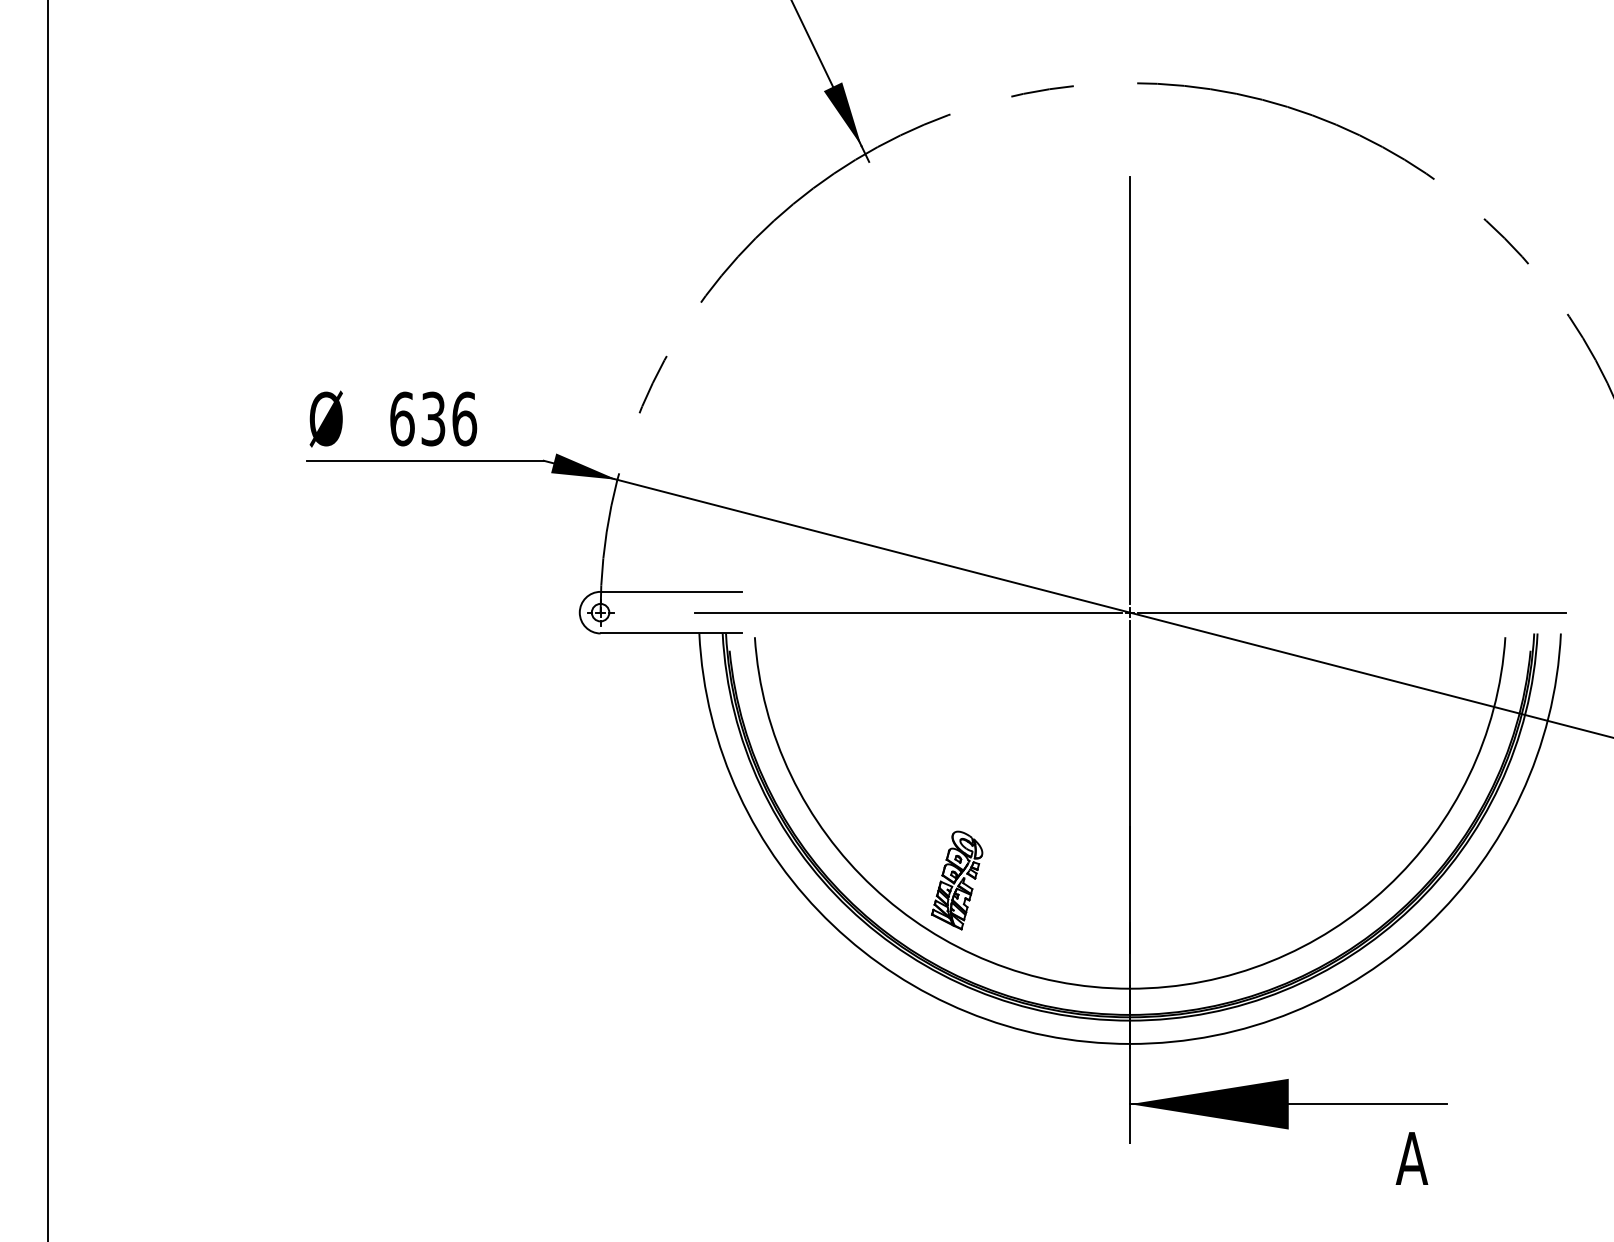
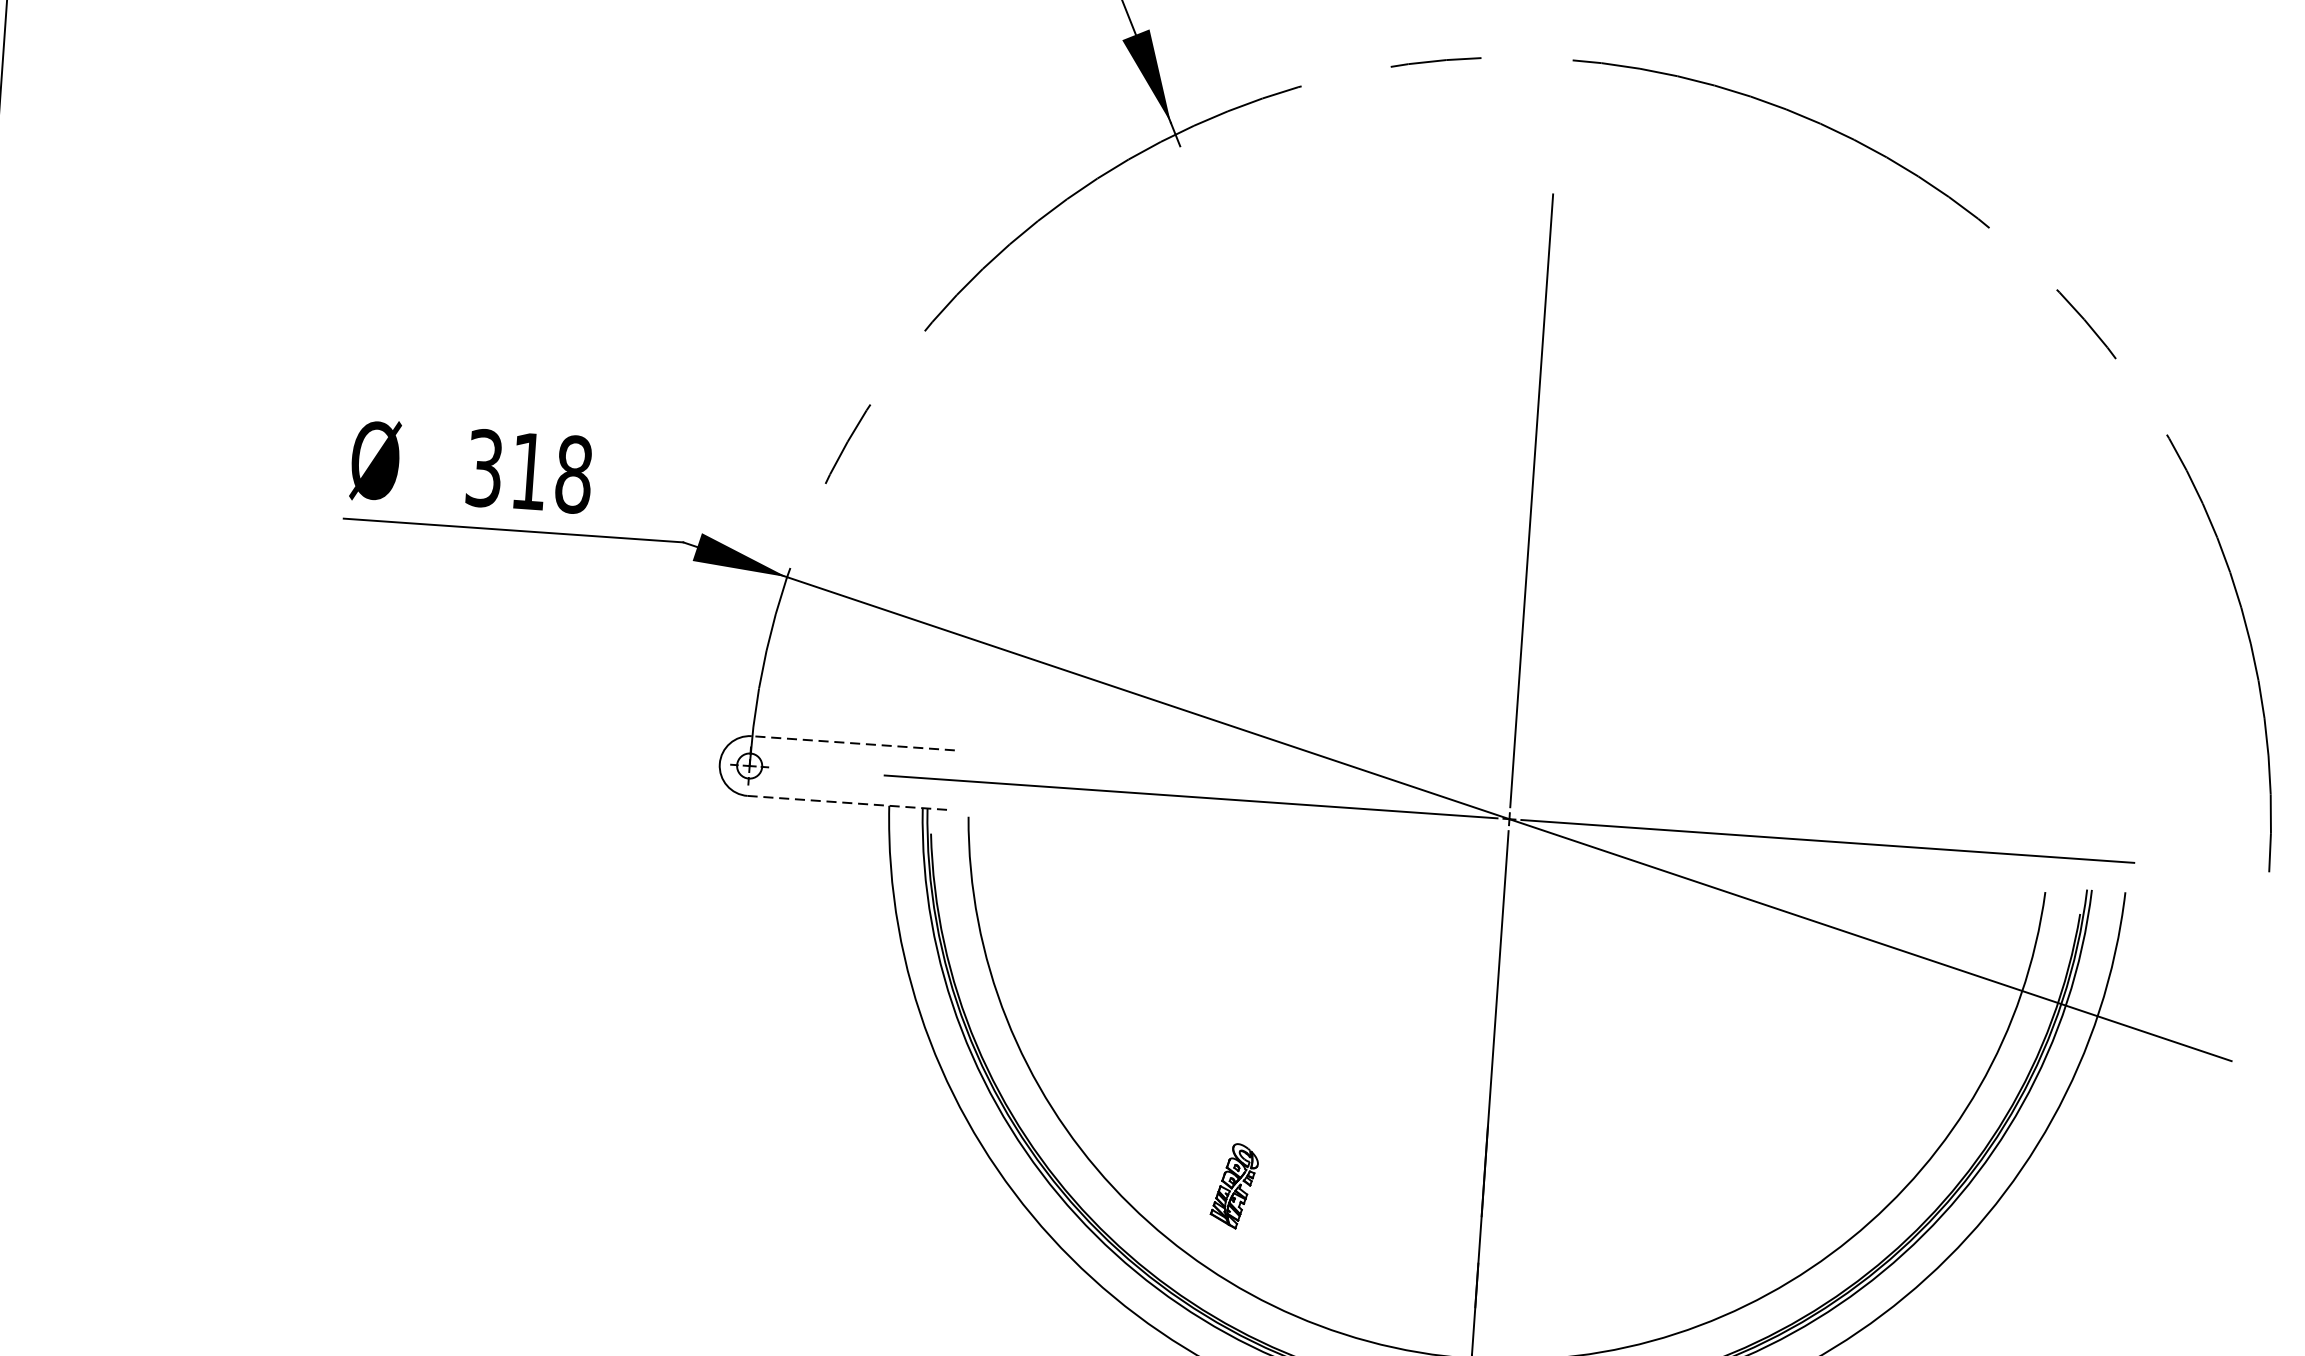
text: (433, 418) -> (529, 470), 636 -> 318
line: (671, 591) -> (853, 742), solid -> dashed
line: (671, 633) -> (849, 803), solid -> dashed
part: (957, 880) -> (1234, 1186), size x0.6

